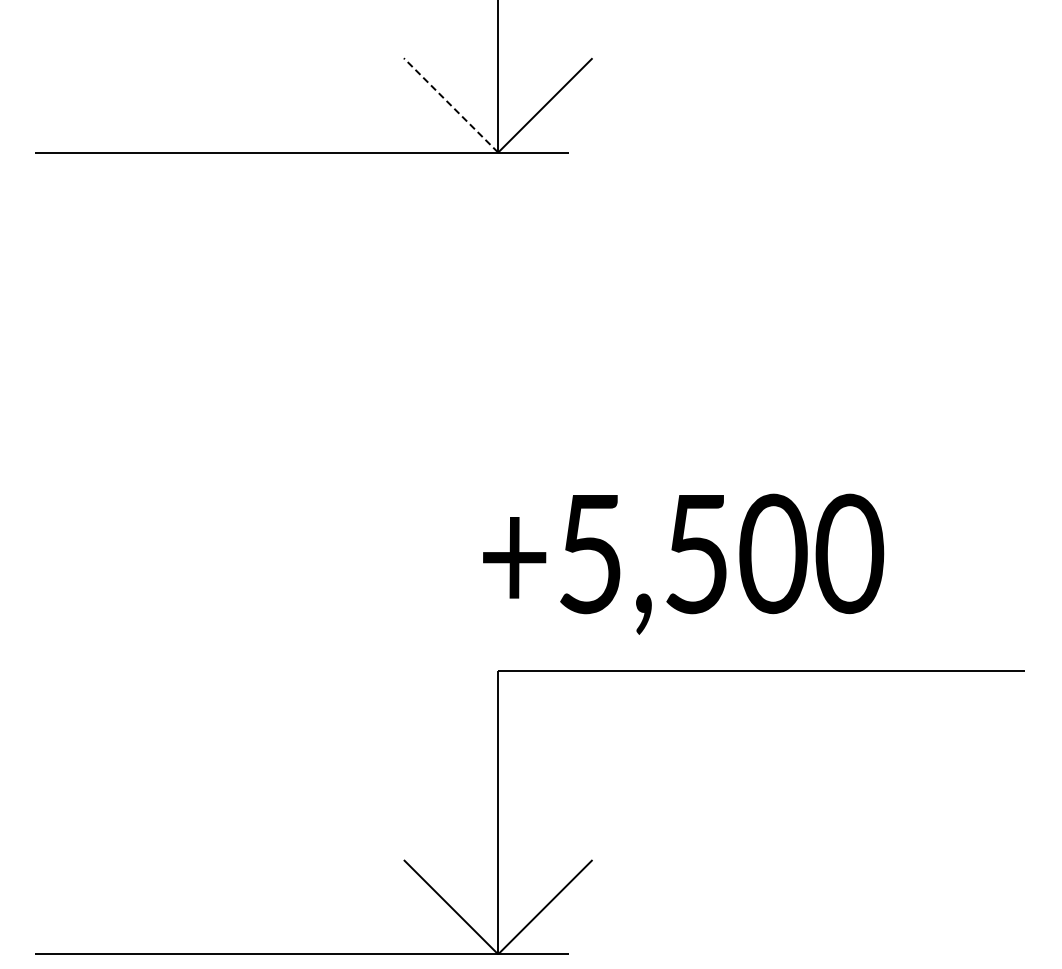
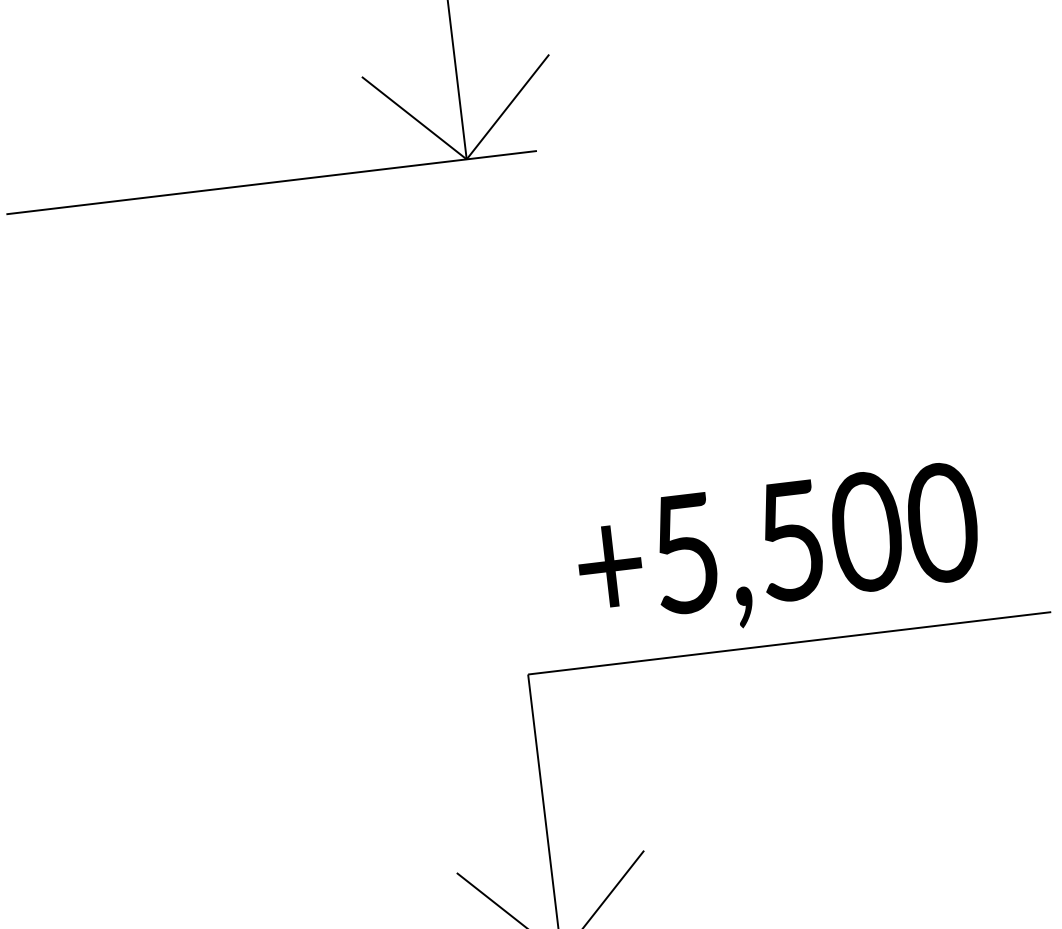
line: (451, 105) -> (414, 118), dashed -> solid
text: (683, 563) -> (778, 552), moved

